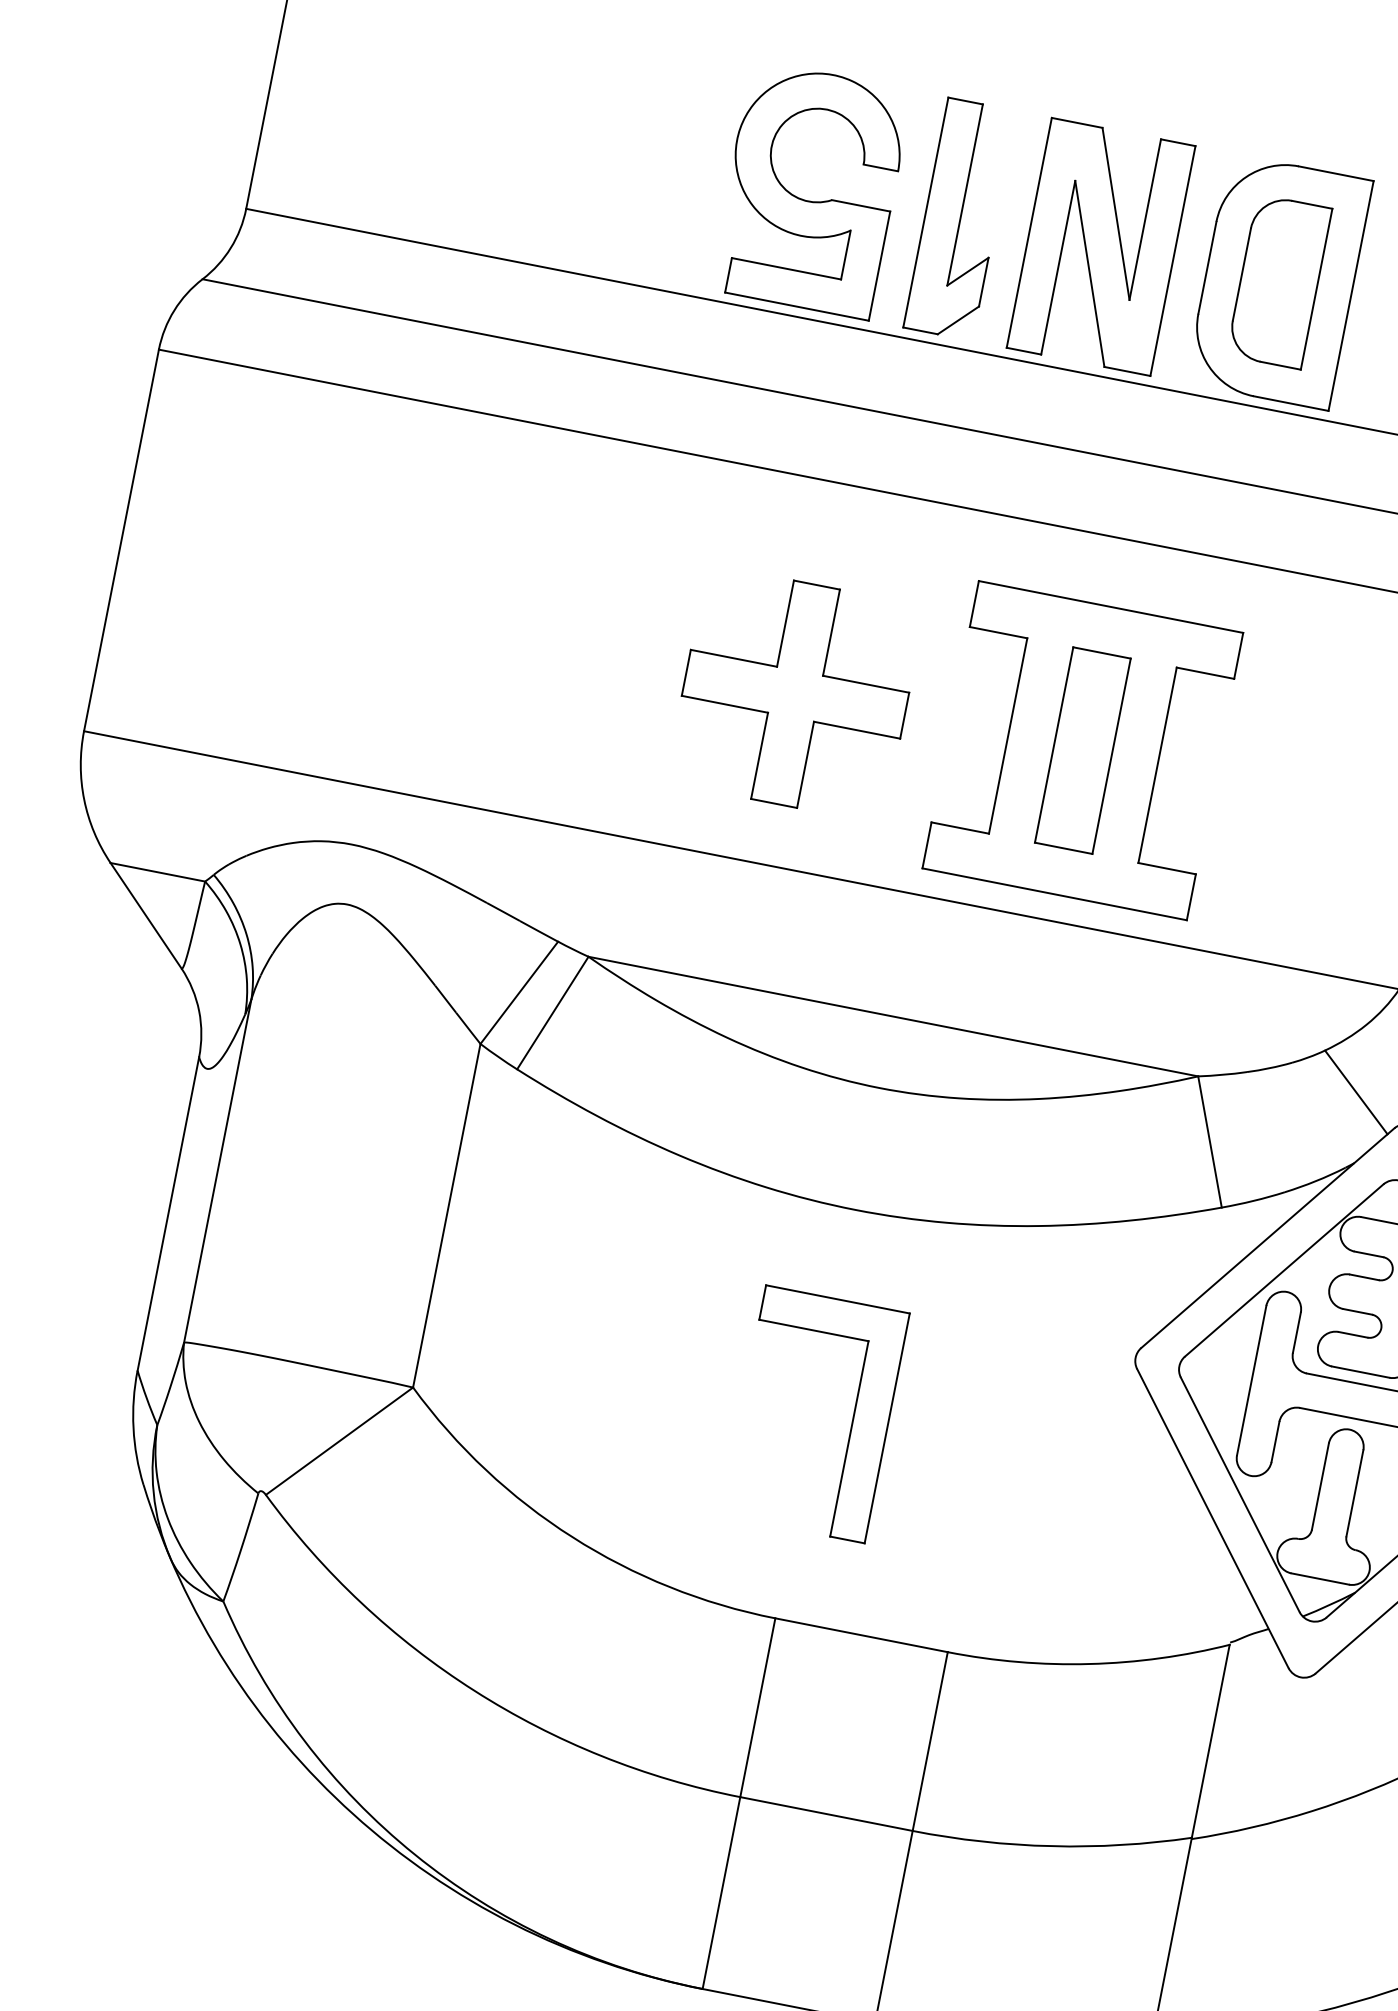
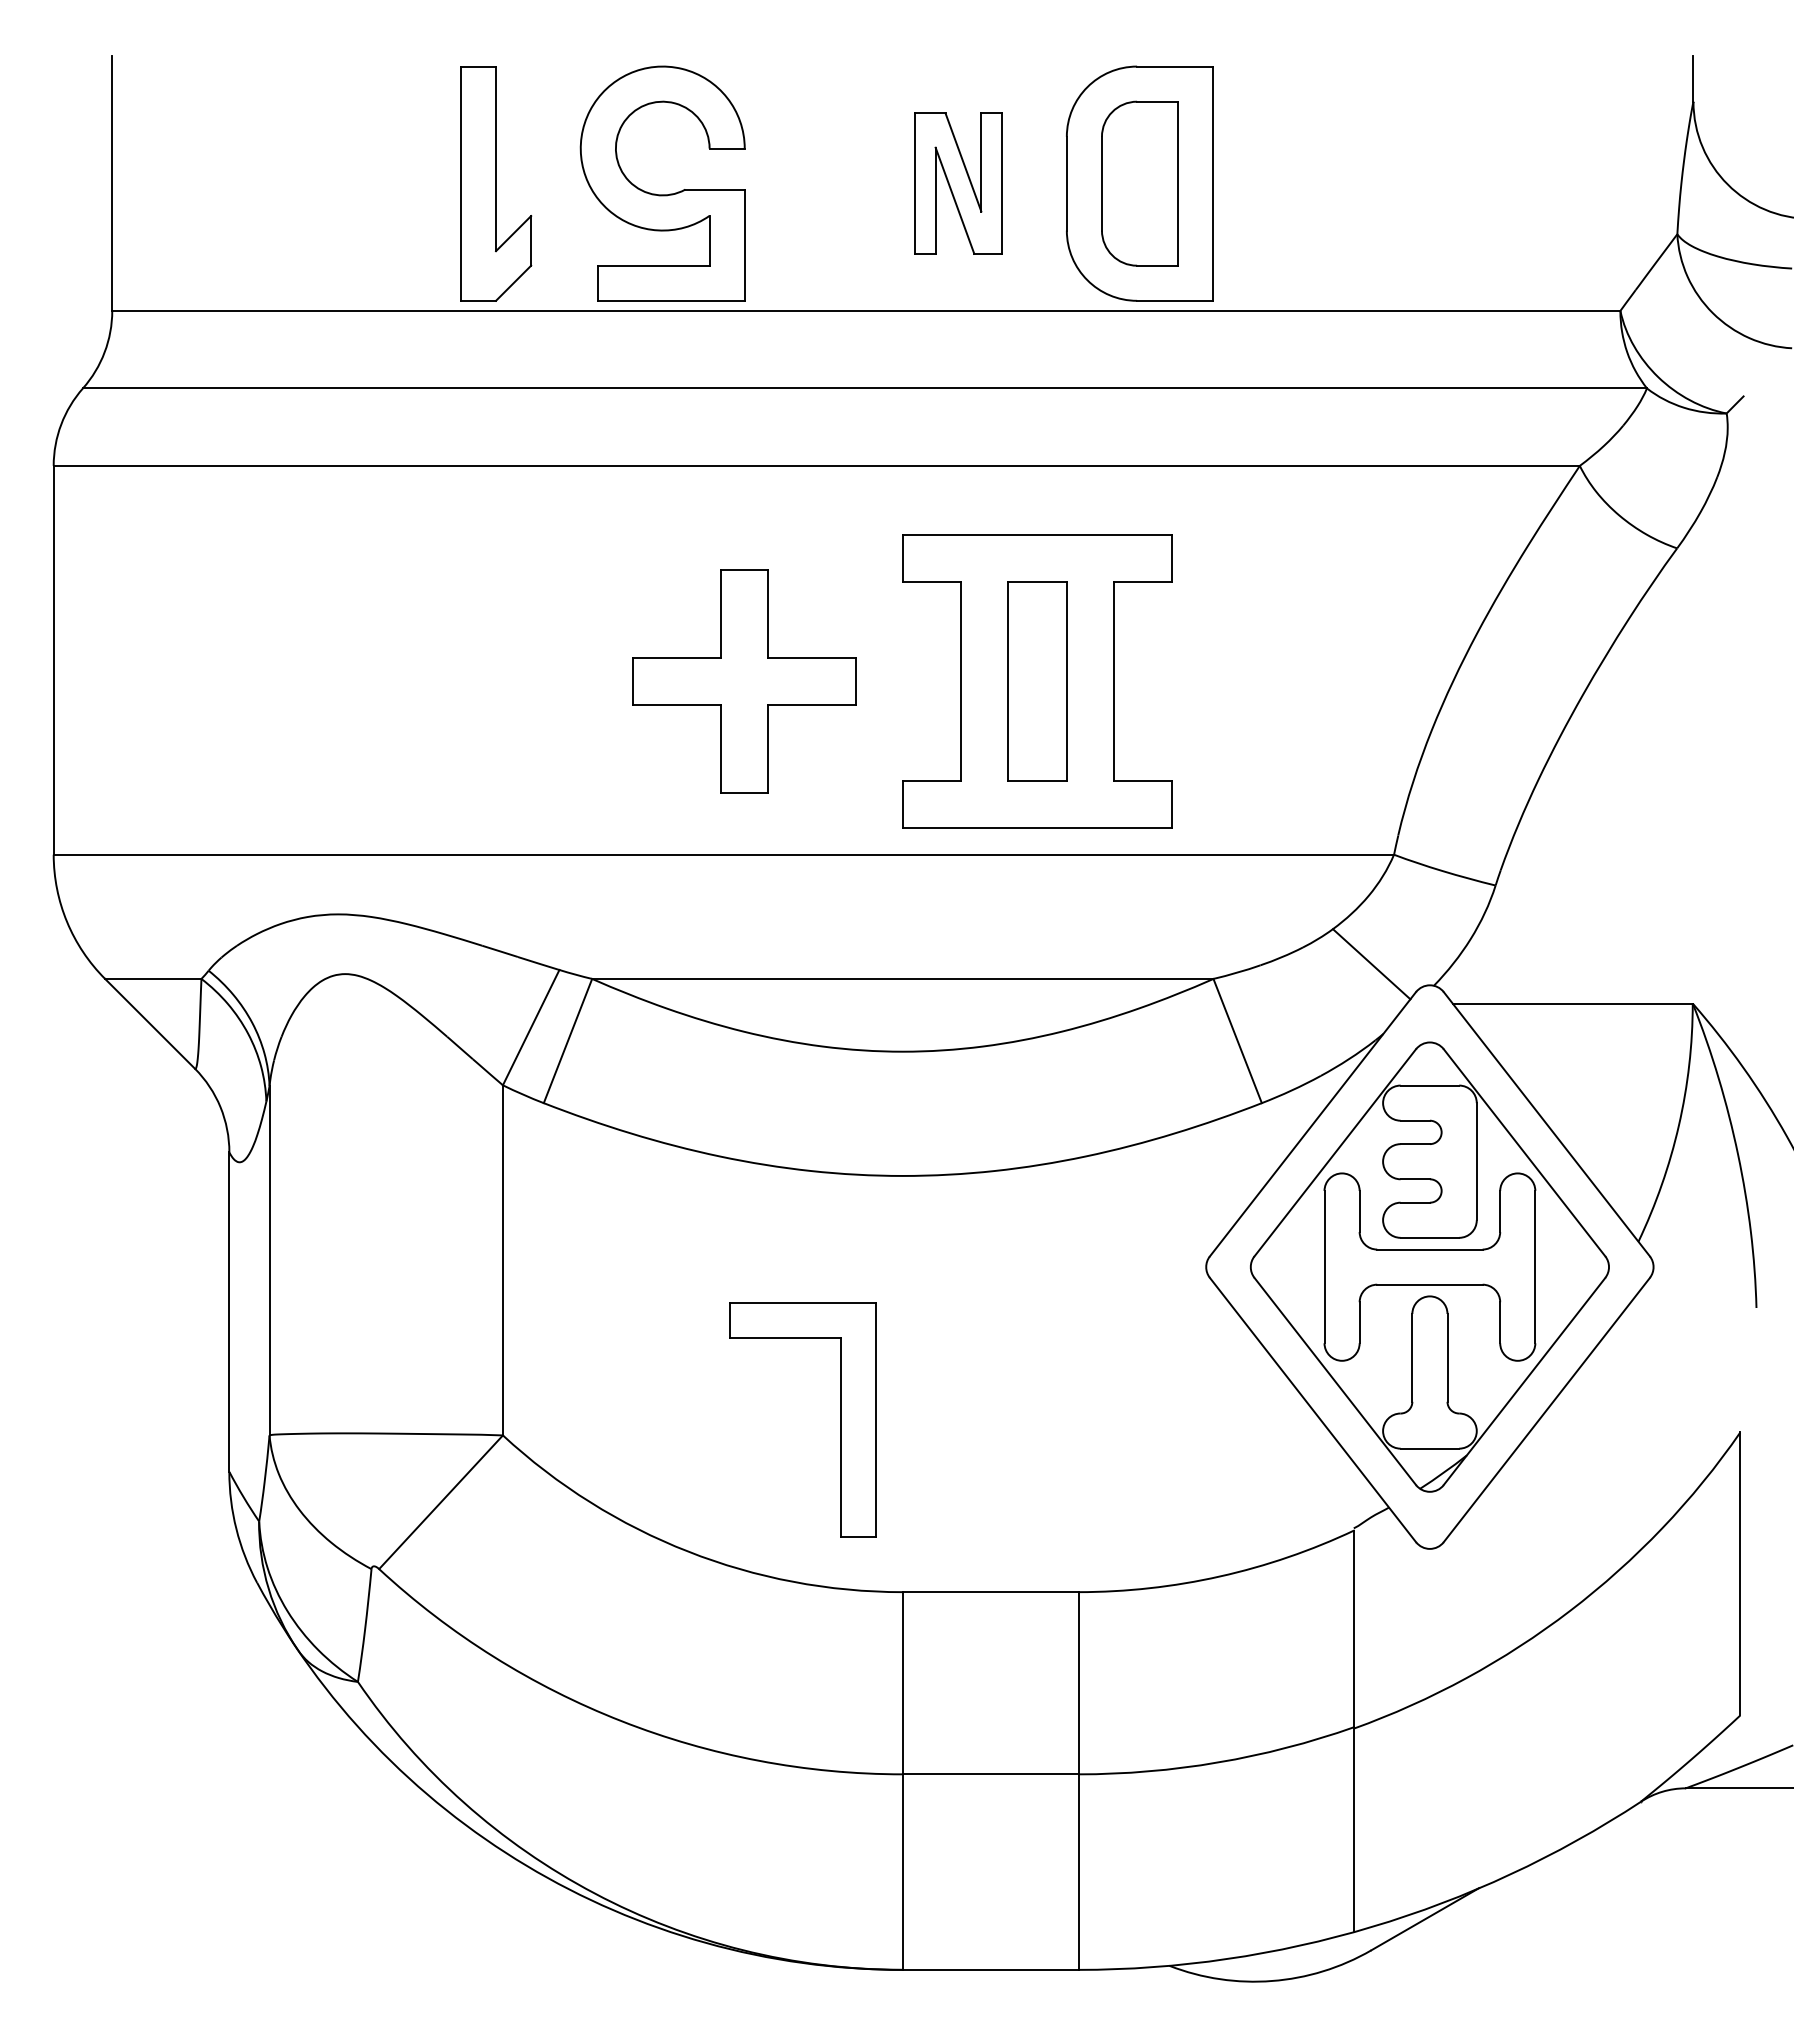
part: (960, 219) -> (496, 183), moved
part: (1101, 246) -> (958, 183), size x0.6
part: (852, 1420) -> (840, 1419), moved

